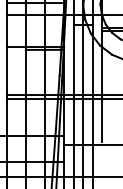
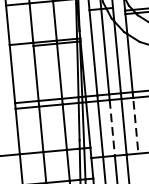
line: (102, 120) -> (135, 123), solid -> dashed
line: (83, 122) -> (112, 128), solid -> dashed

